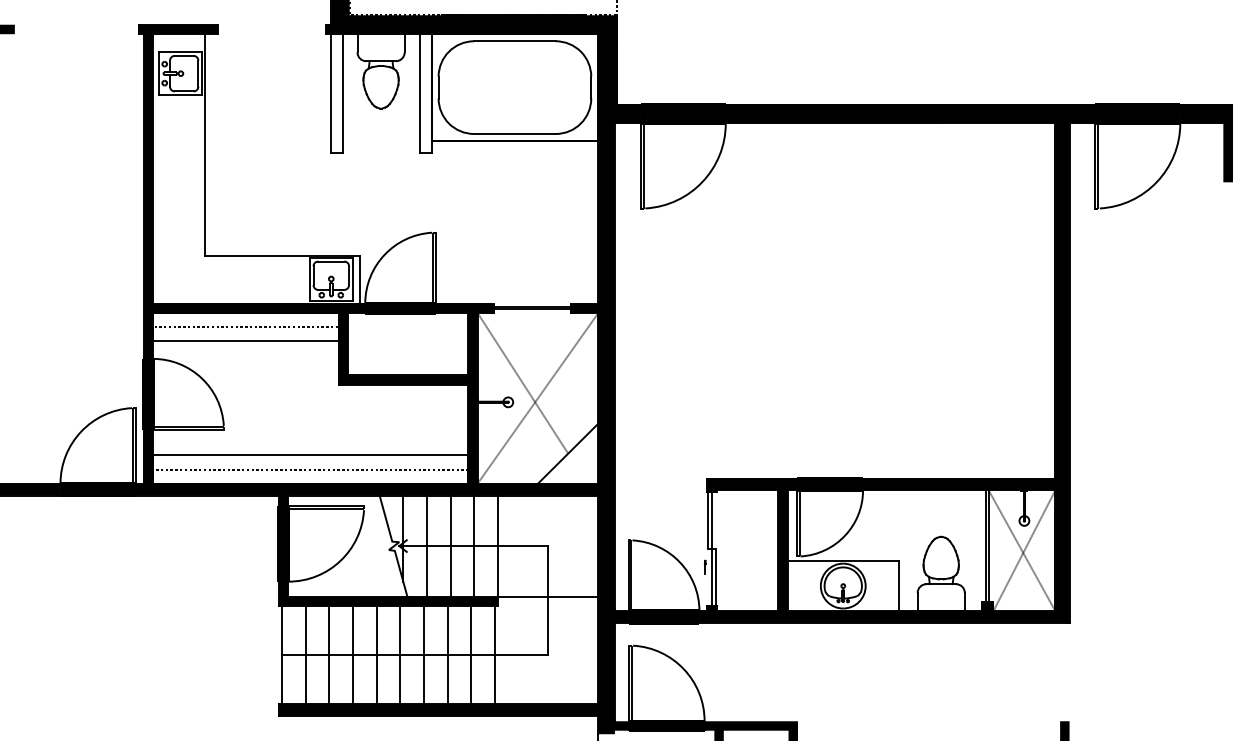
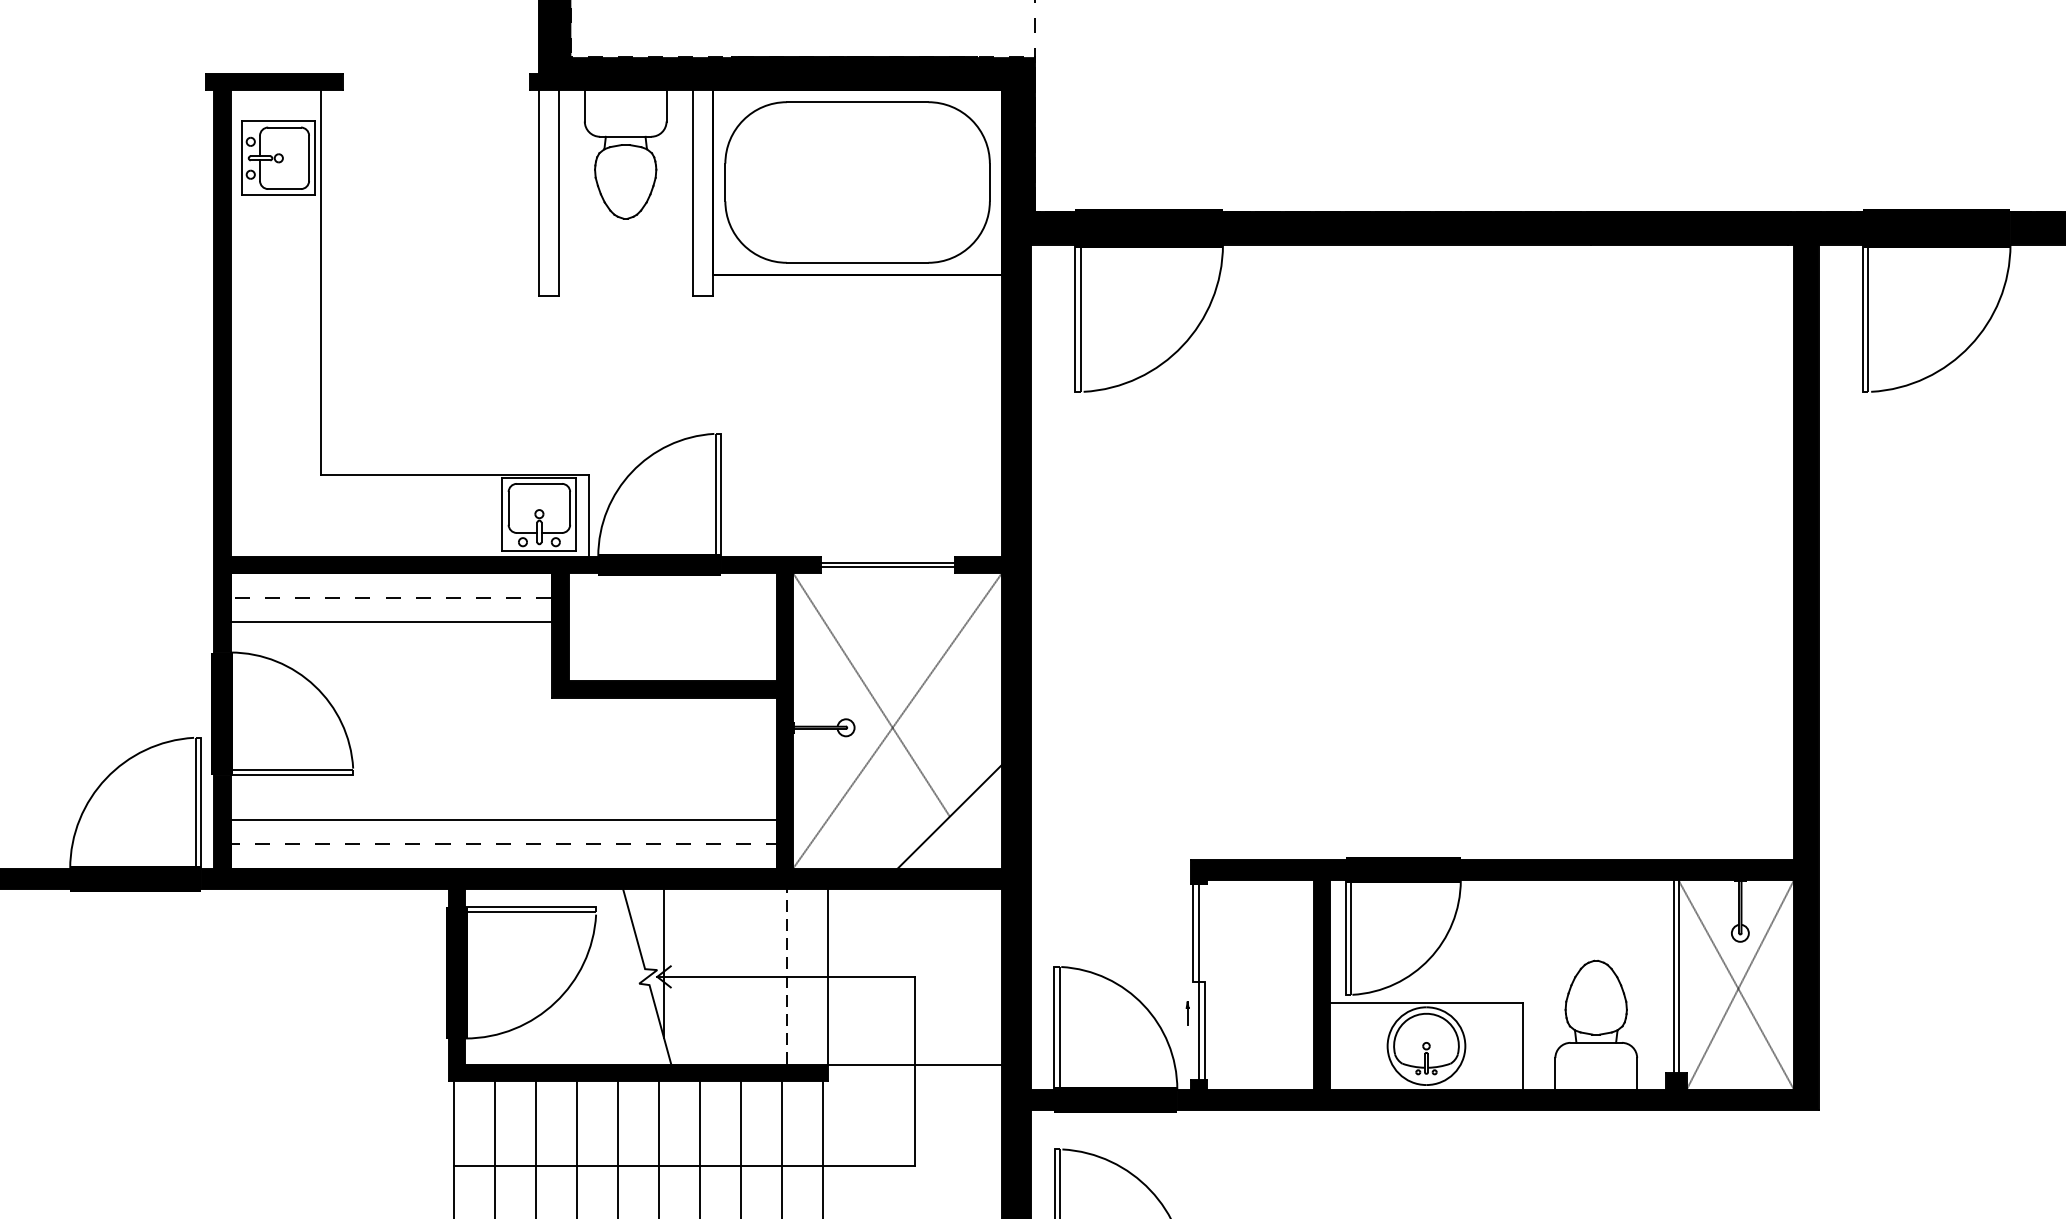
line: (426, 545) -> (704, 975), removed
line: (450, 545) -> (745, 975), removed
line: (474, 546) -> (787, 977), solid -> dashed

